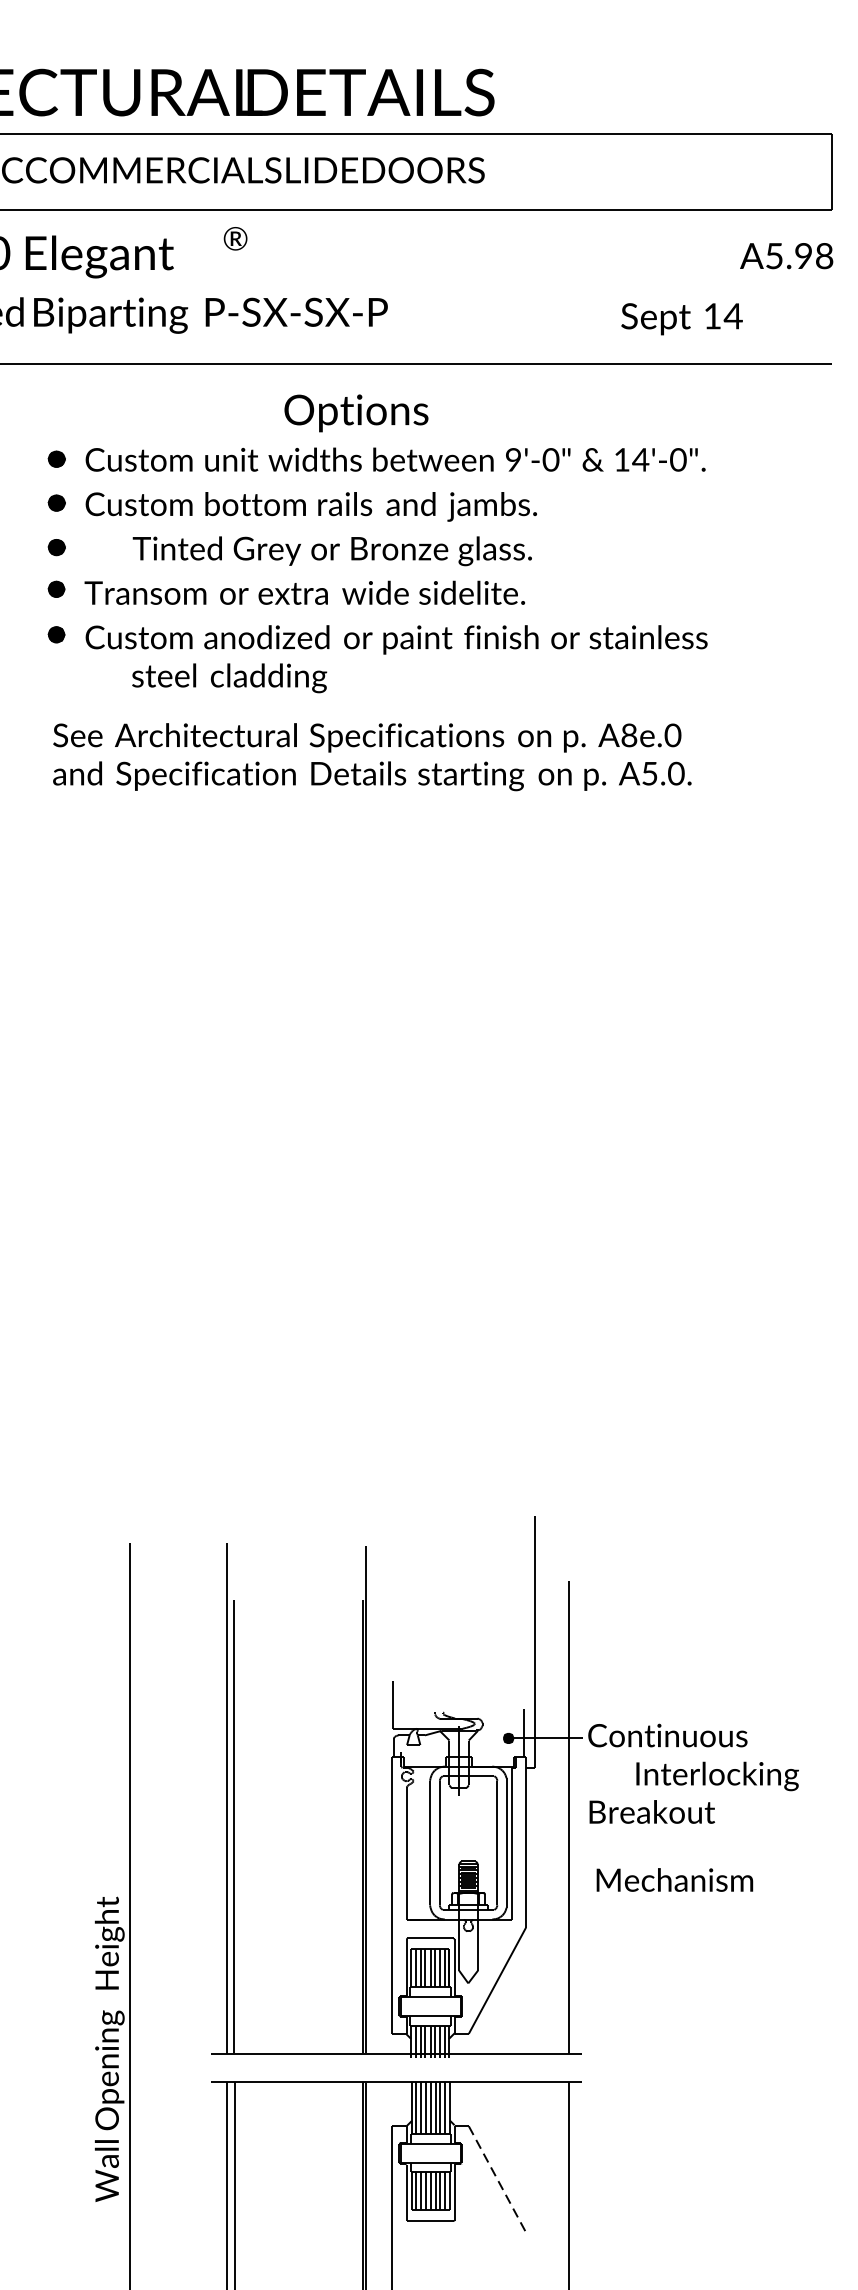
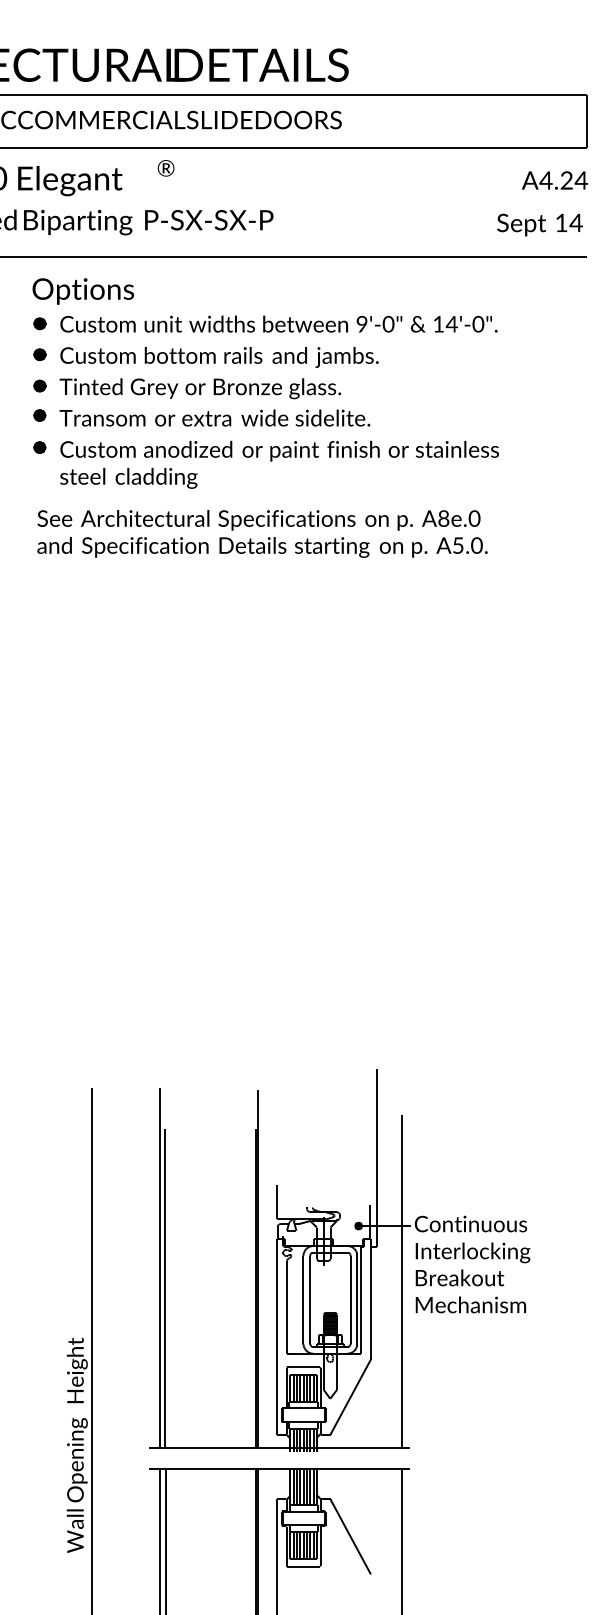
text: (799, 256) -> (563, 180), A5.98 -> A4.24
text: (681, 318) -> (539, 224), moved
text: (355, 413) -> (82, 291), moved
text: (332, 550) -> (200, 388), moved
text: (229, 677) -> (128, 477), moved
text: (716, 1775) -> (472, 1252), moved
text: (674, 1879) -> (470, 1304), moved
line: (497, 2179) -> (350, 1537), dashed -> solid

